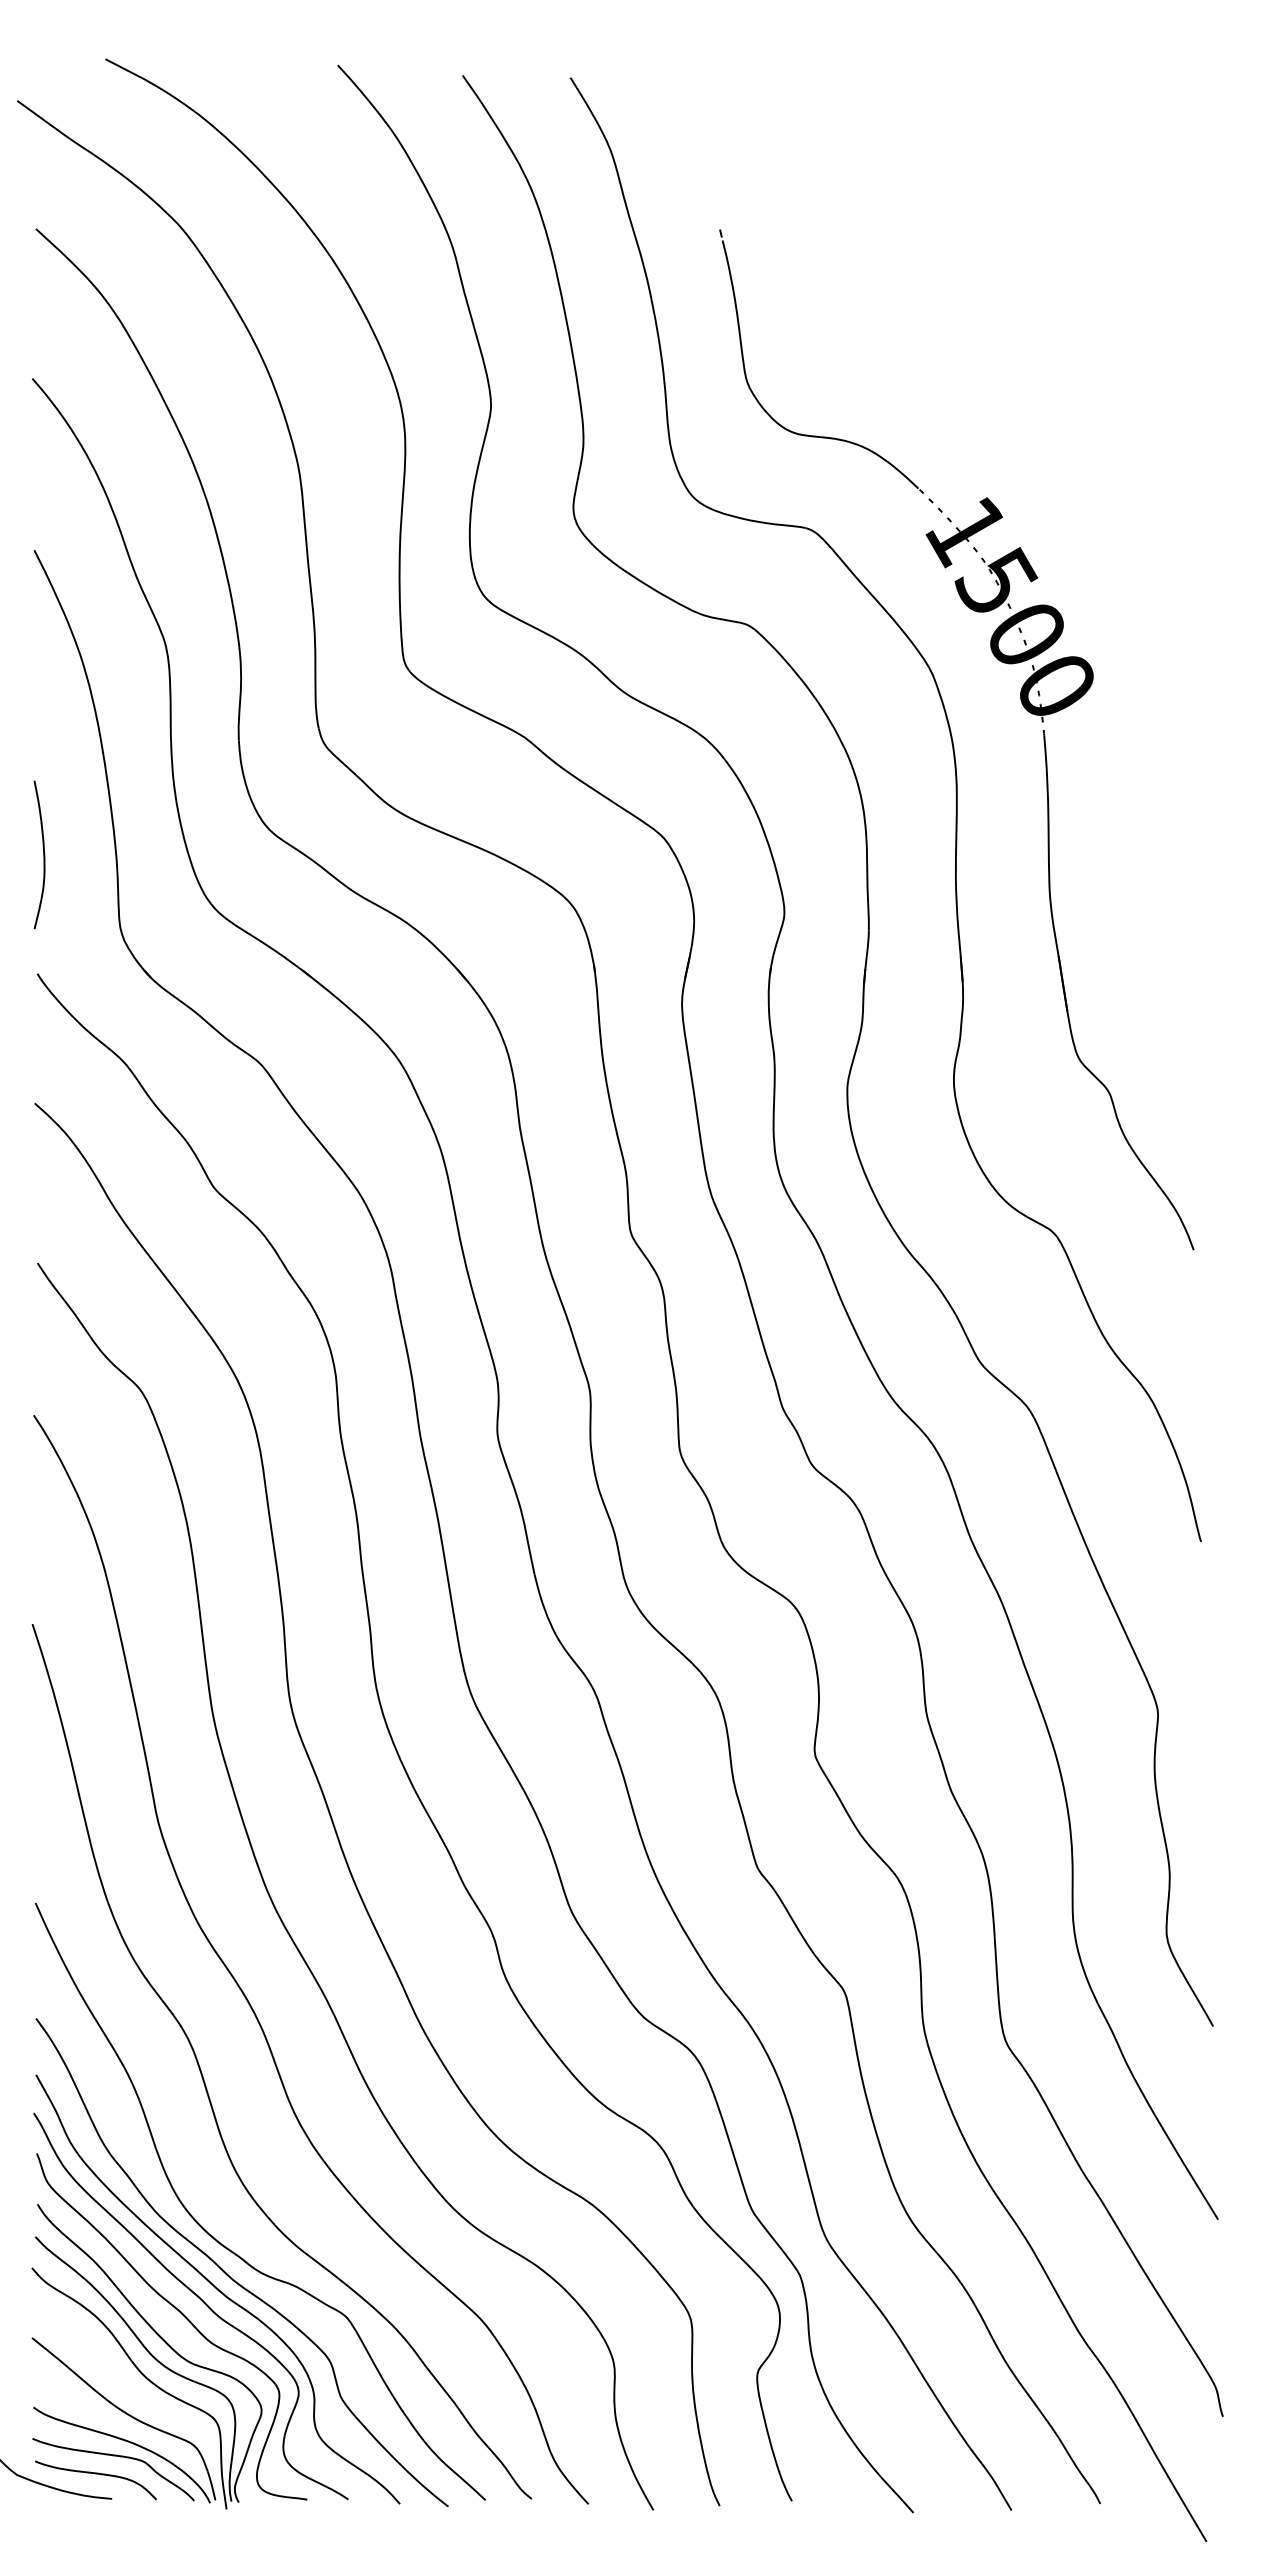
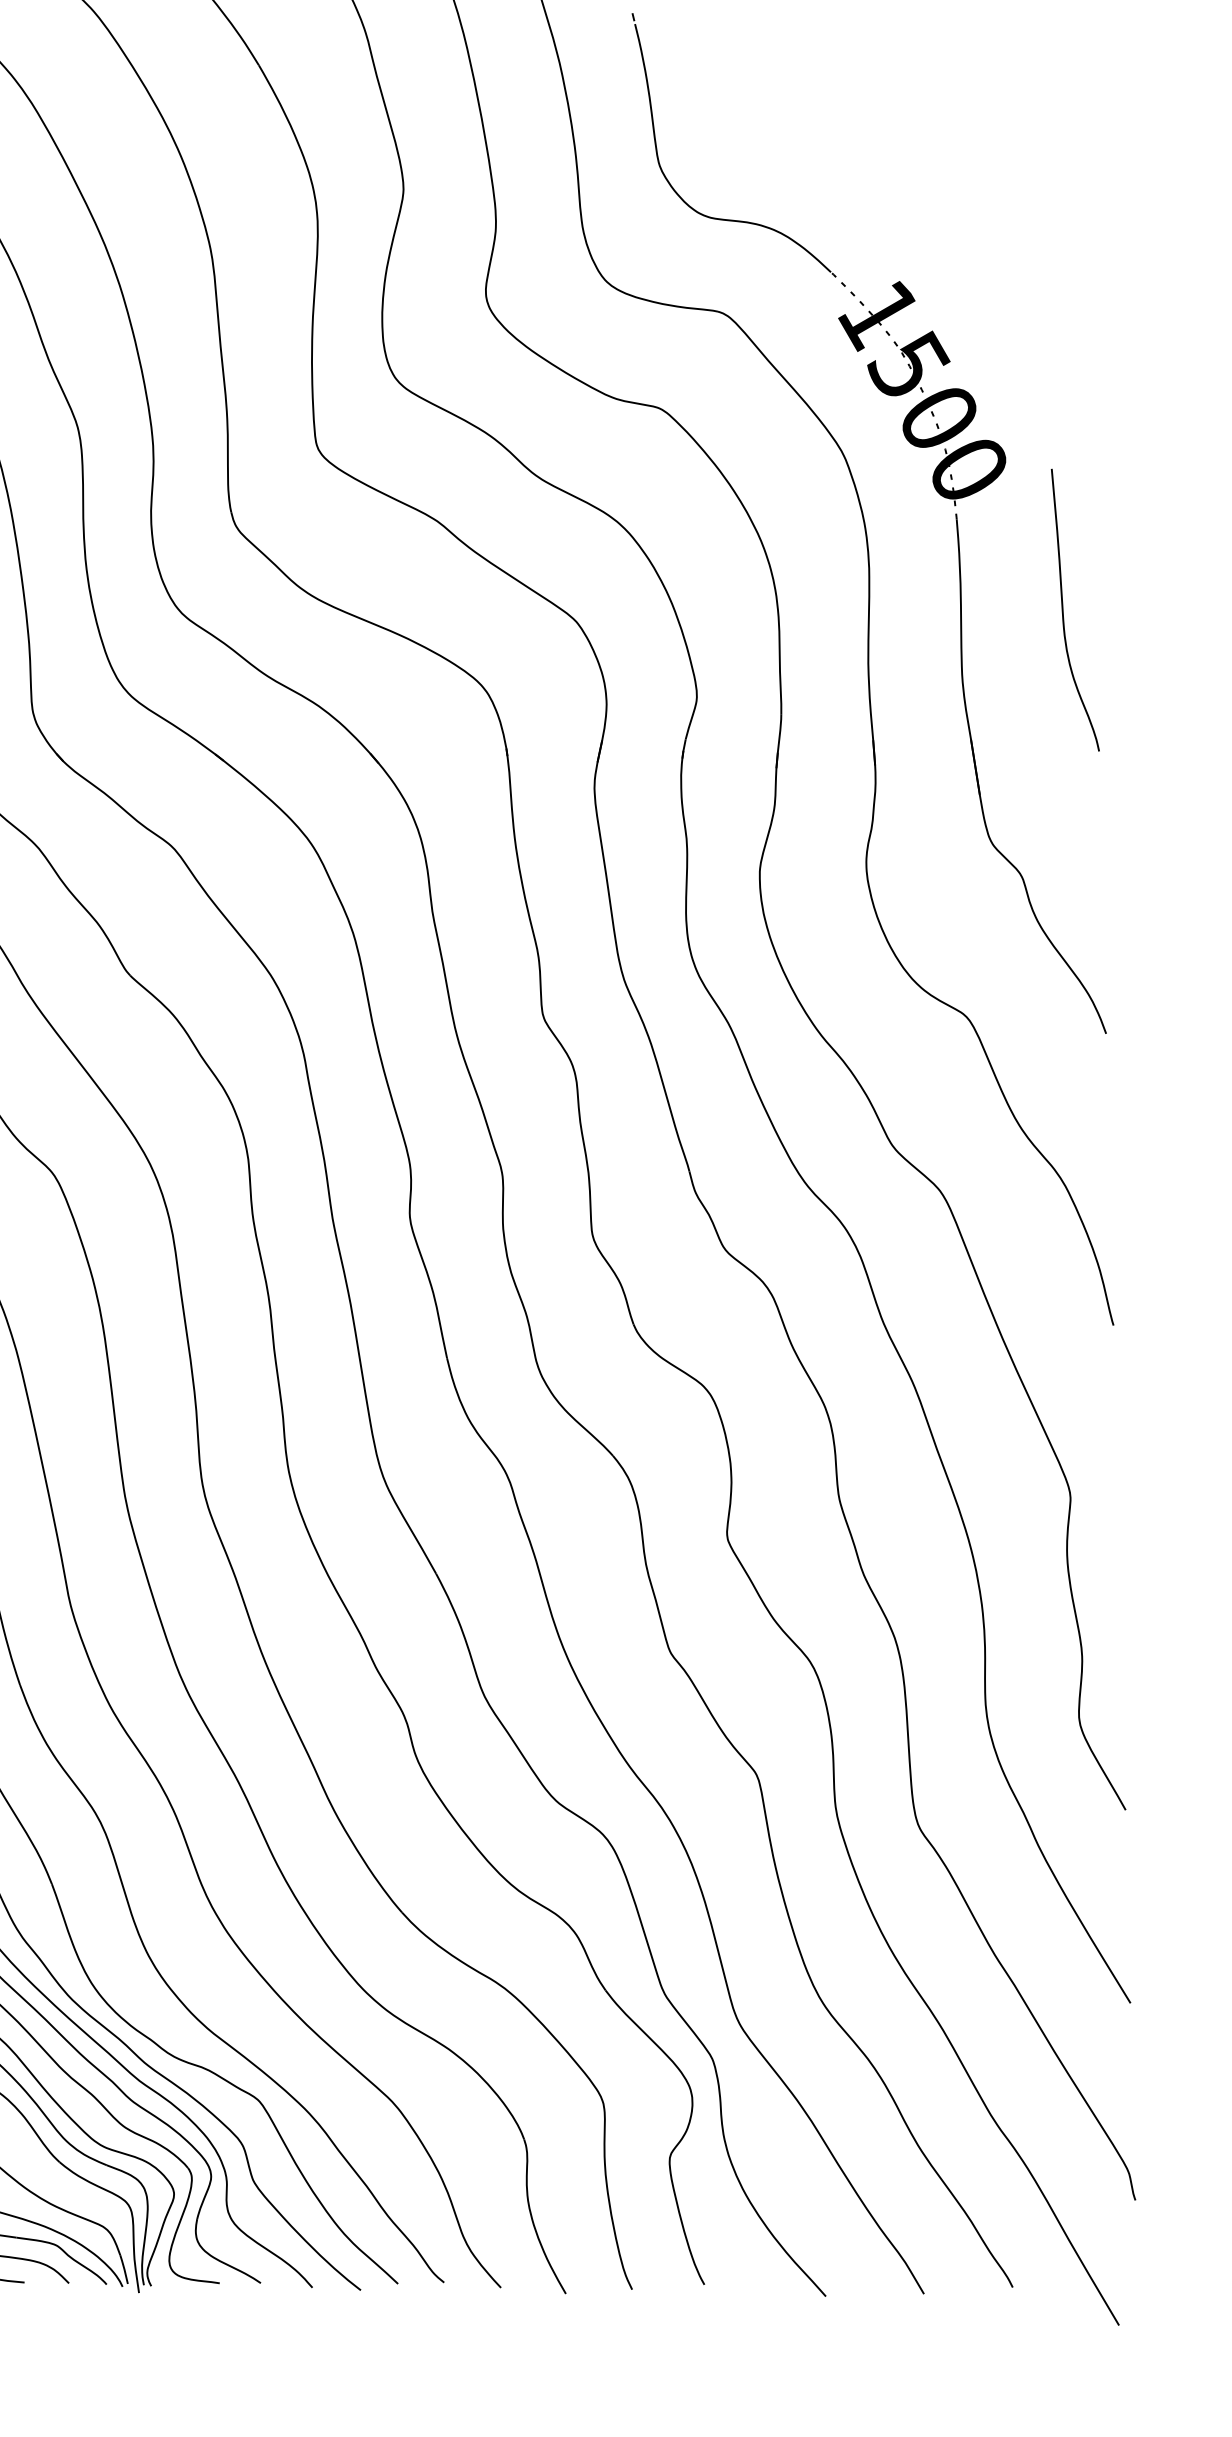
curve: (1151, 826) -> (1063, 610), added

